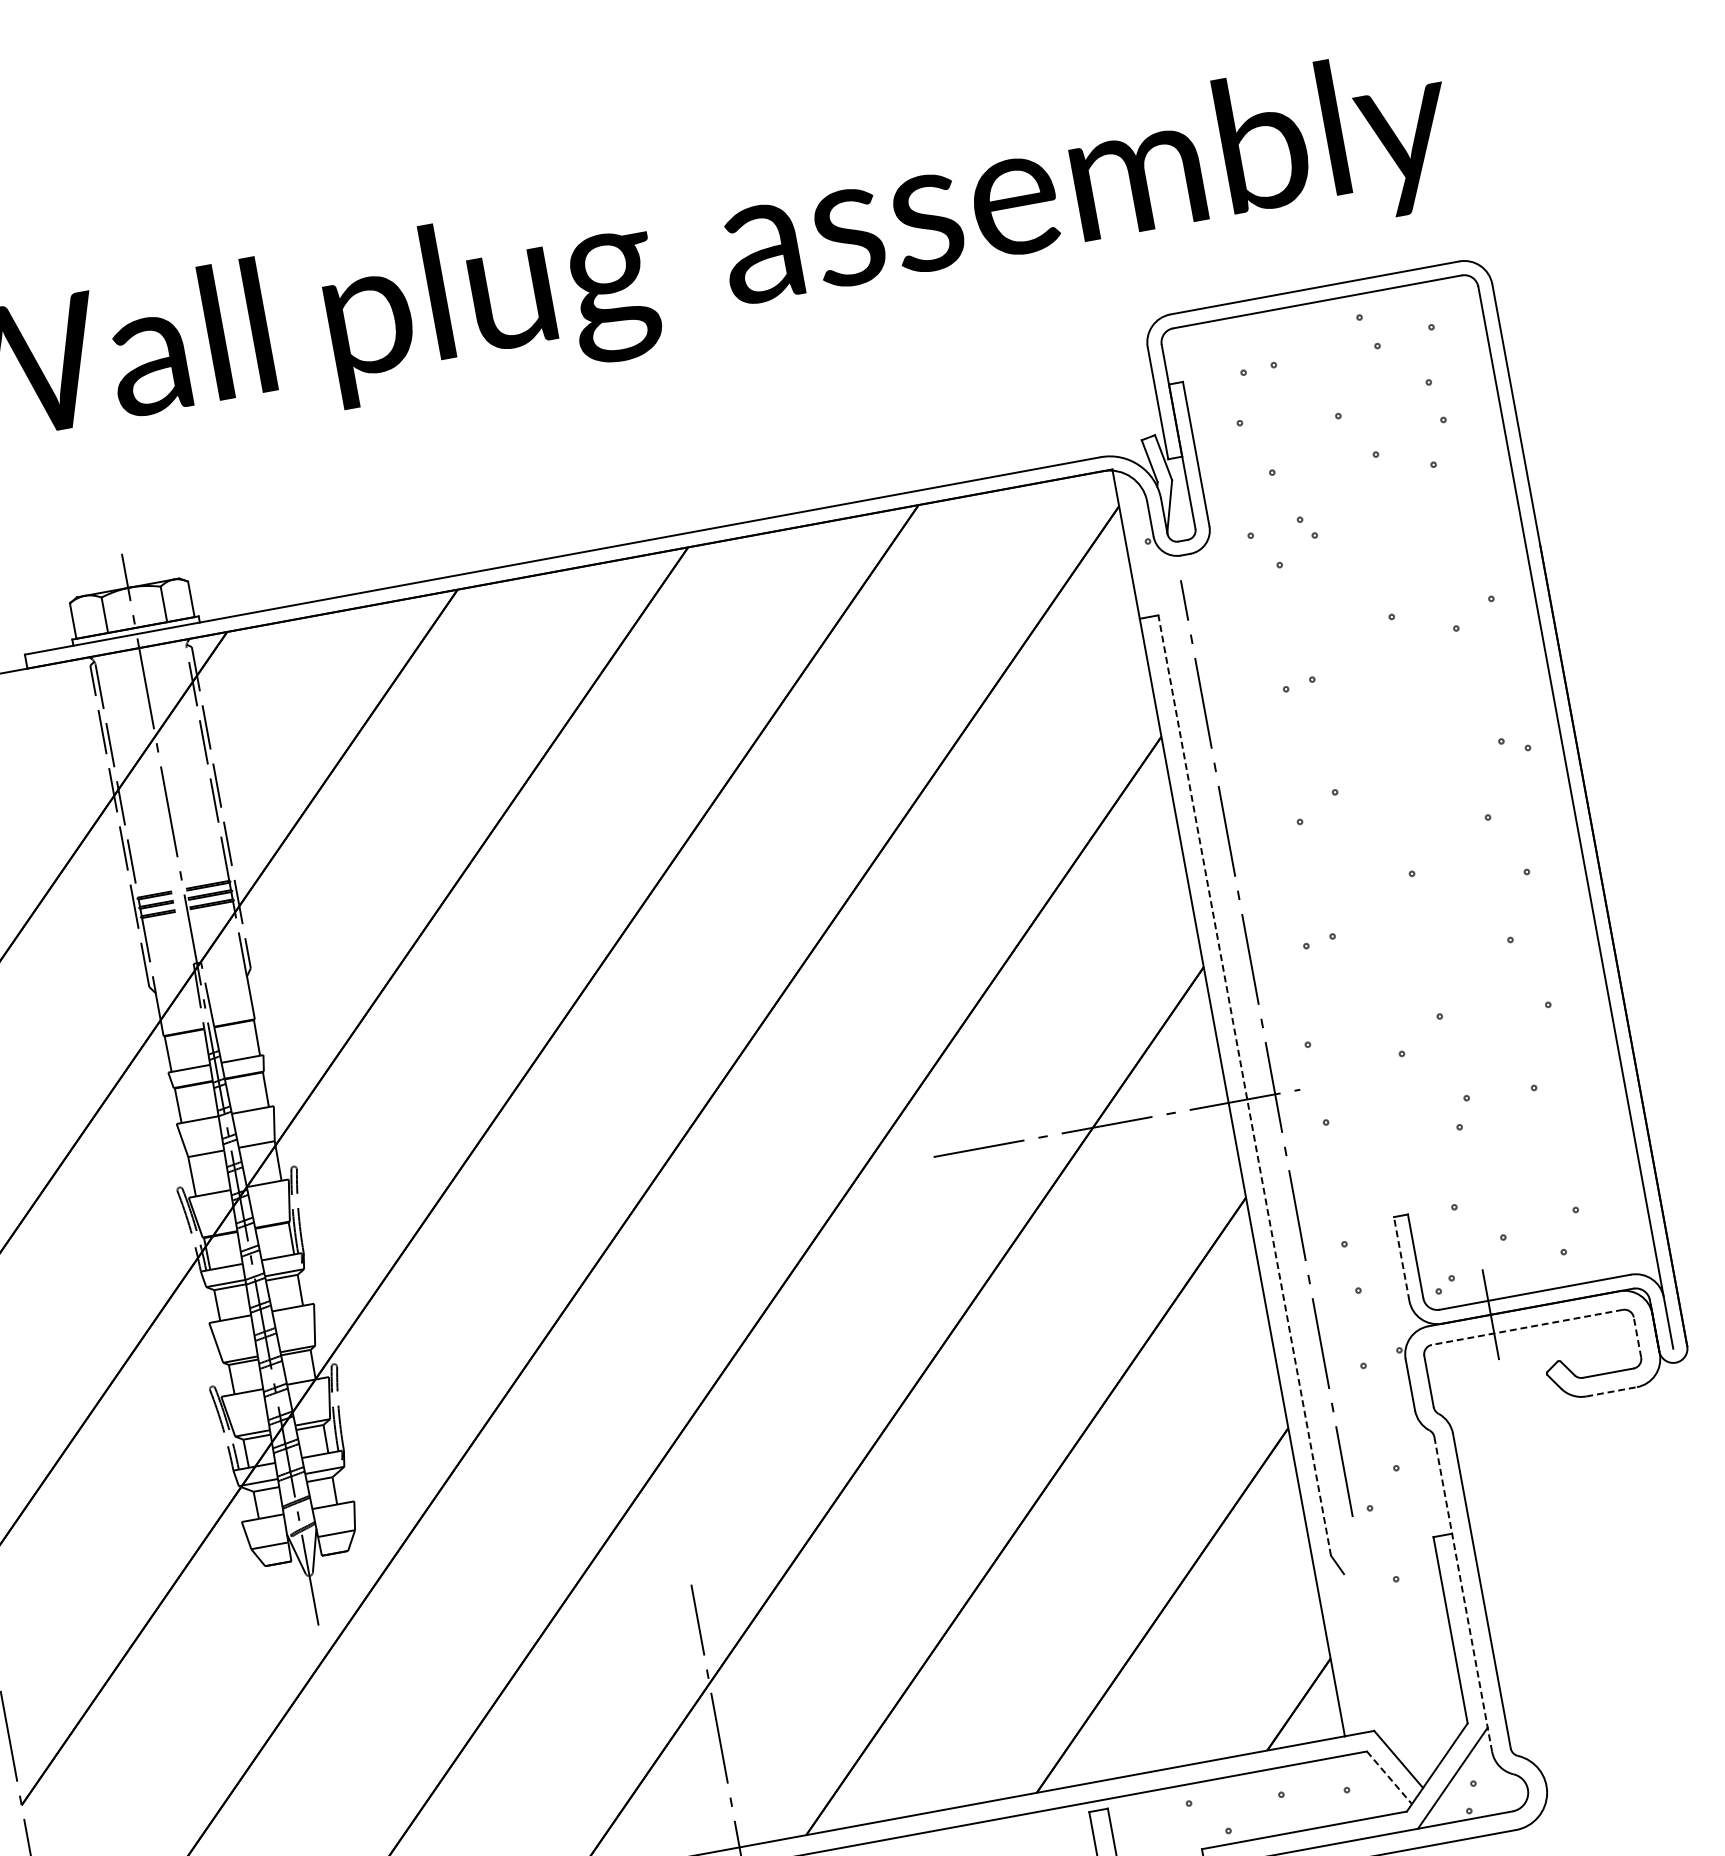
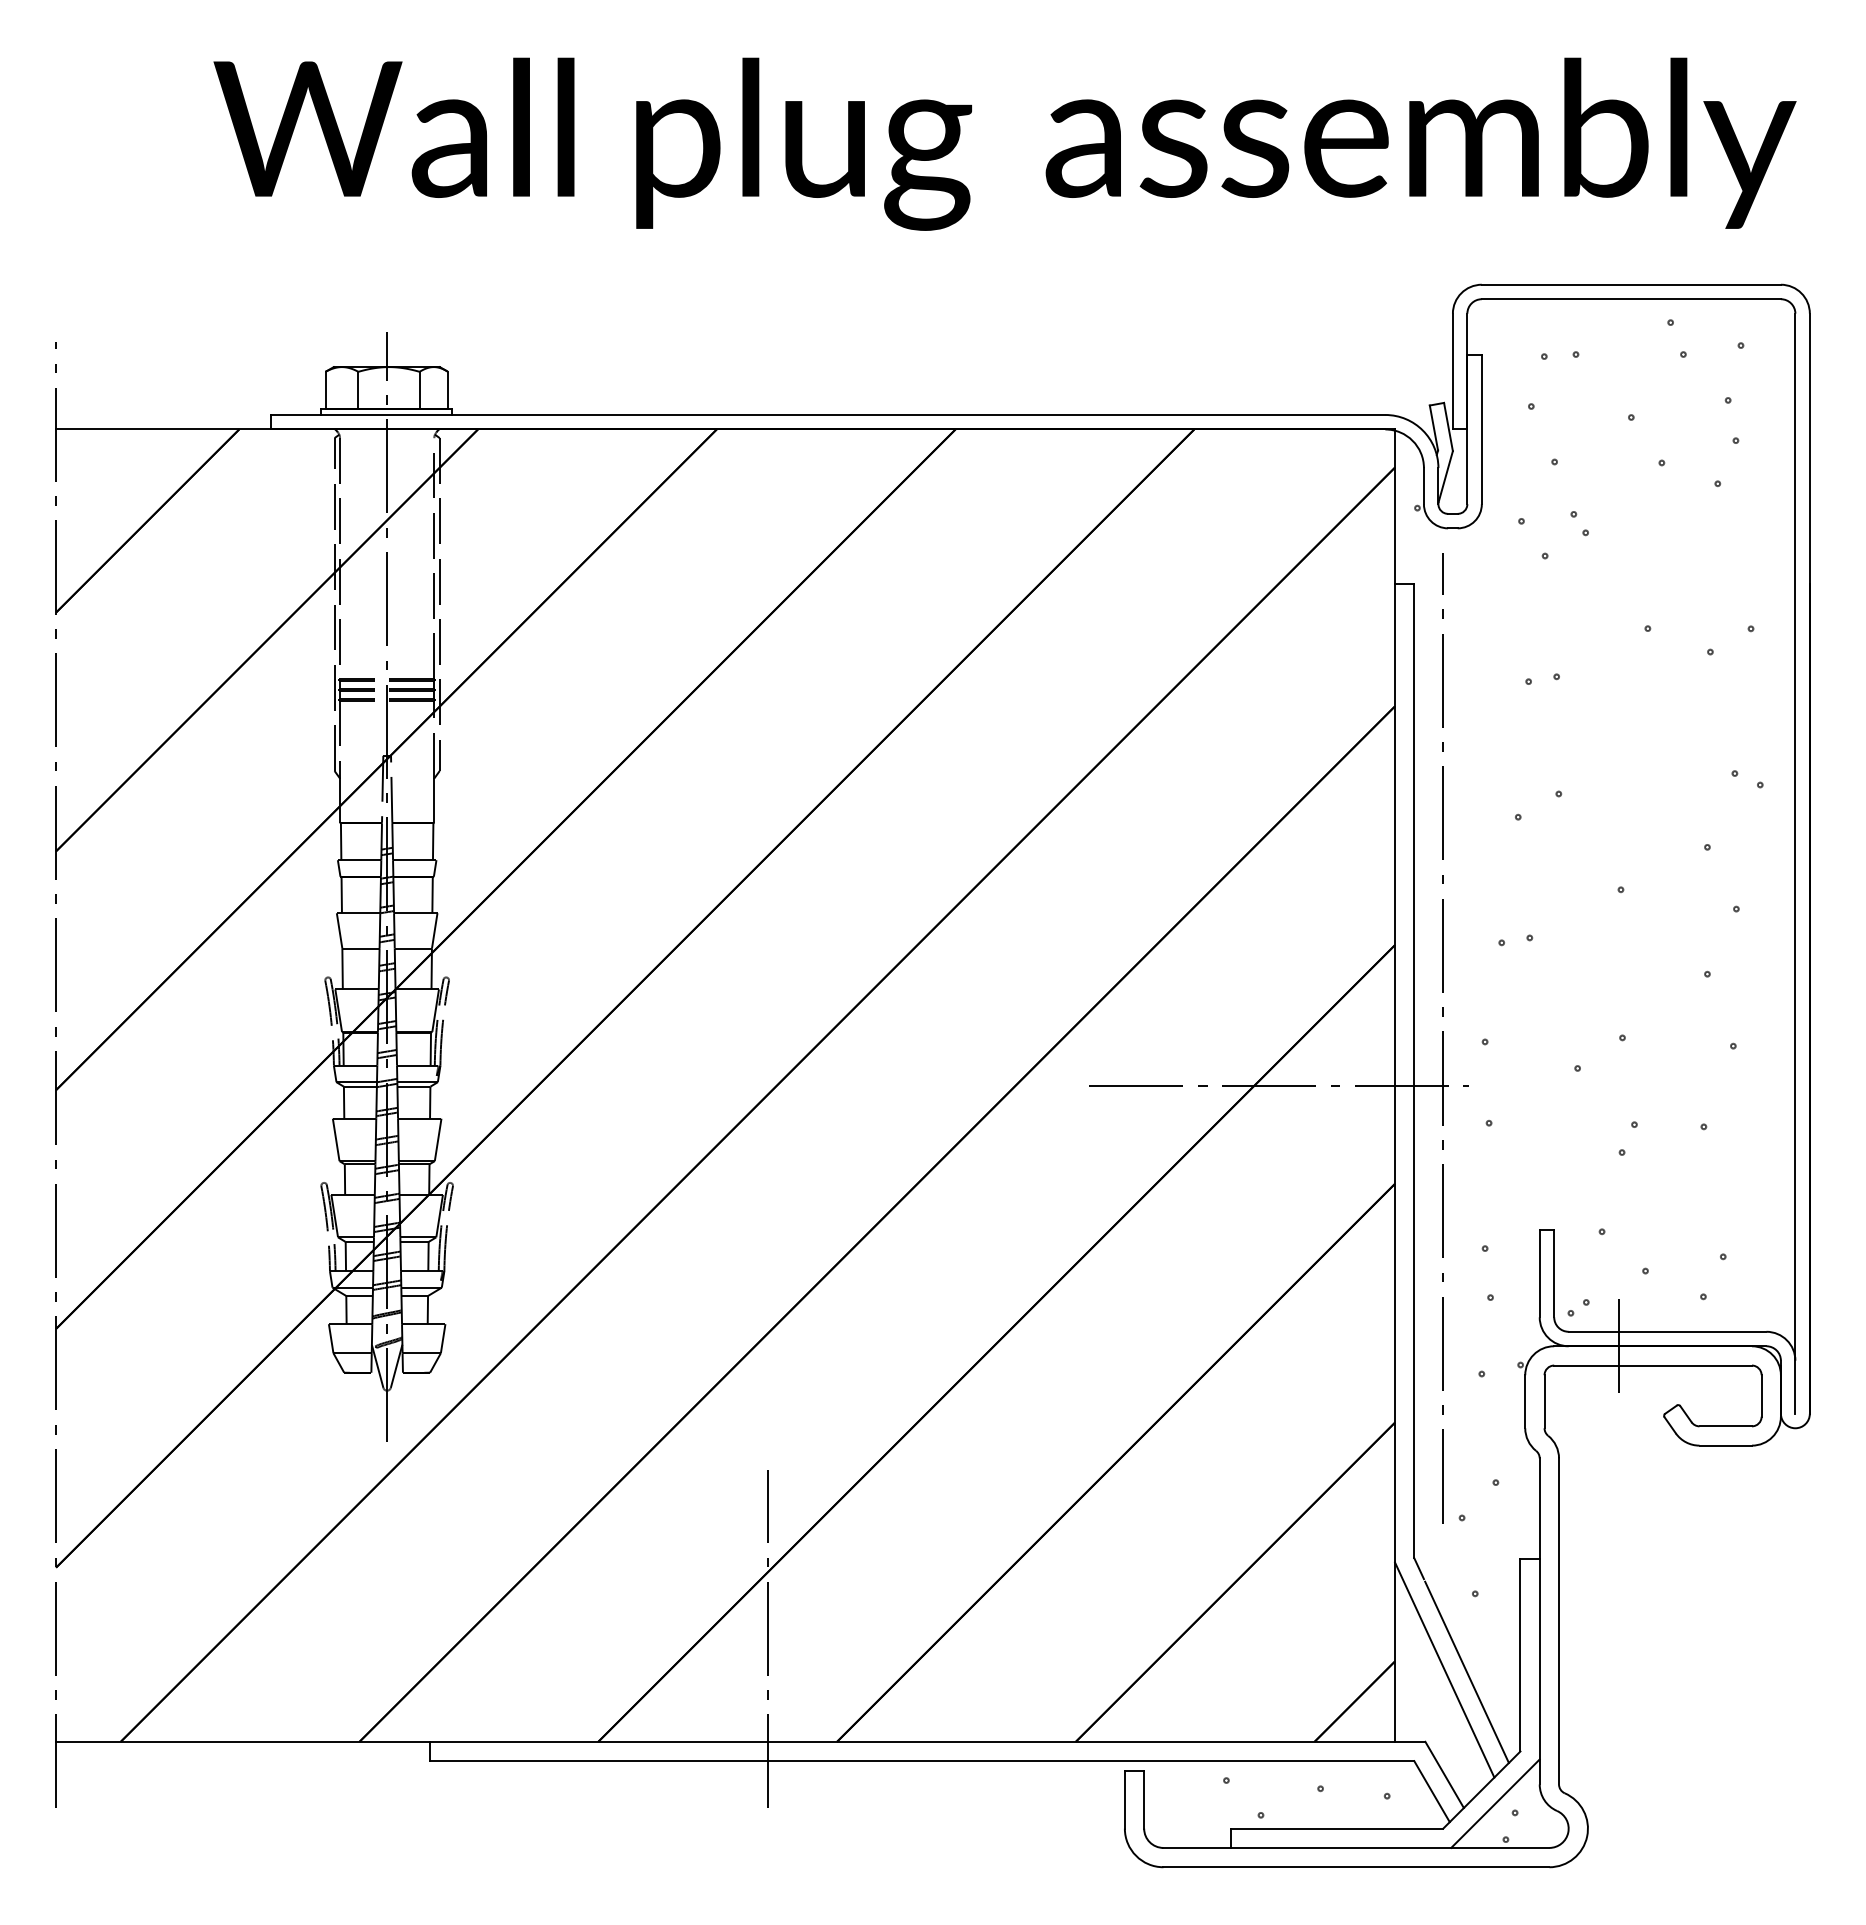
line: (1244, 1084) -> (1414, 1070), dashed -> solid
line: (1401, 1258) -> (1539, 1273), dashed -> solid
line: (1527, 1327) -> (1653, 1365), dashed -> solid
line: (1637, 1337) -> (1761, 1395), dashed -> solid
line: (1612, 1391) -> (1726, 1445), dashed -> solid
line: (1463, 1594) -> (1539, 1621), dashed -> solid
line: (1401, 1656) -> (1466, 1672), added
line: (1379, 1657) -> (1444, 1669), added
line: (1390, 1778) -> (1432, 1792), dashed -> solid

